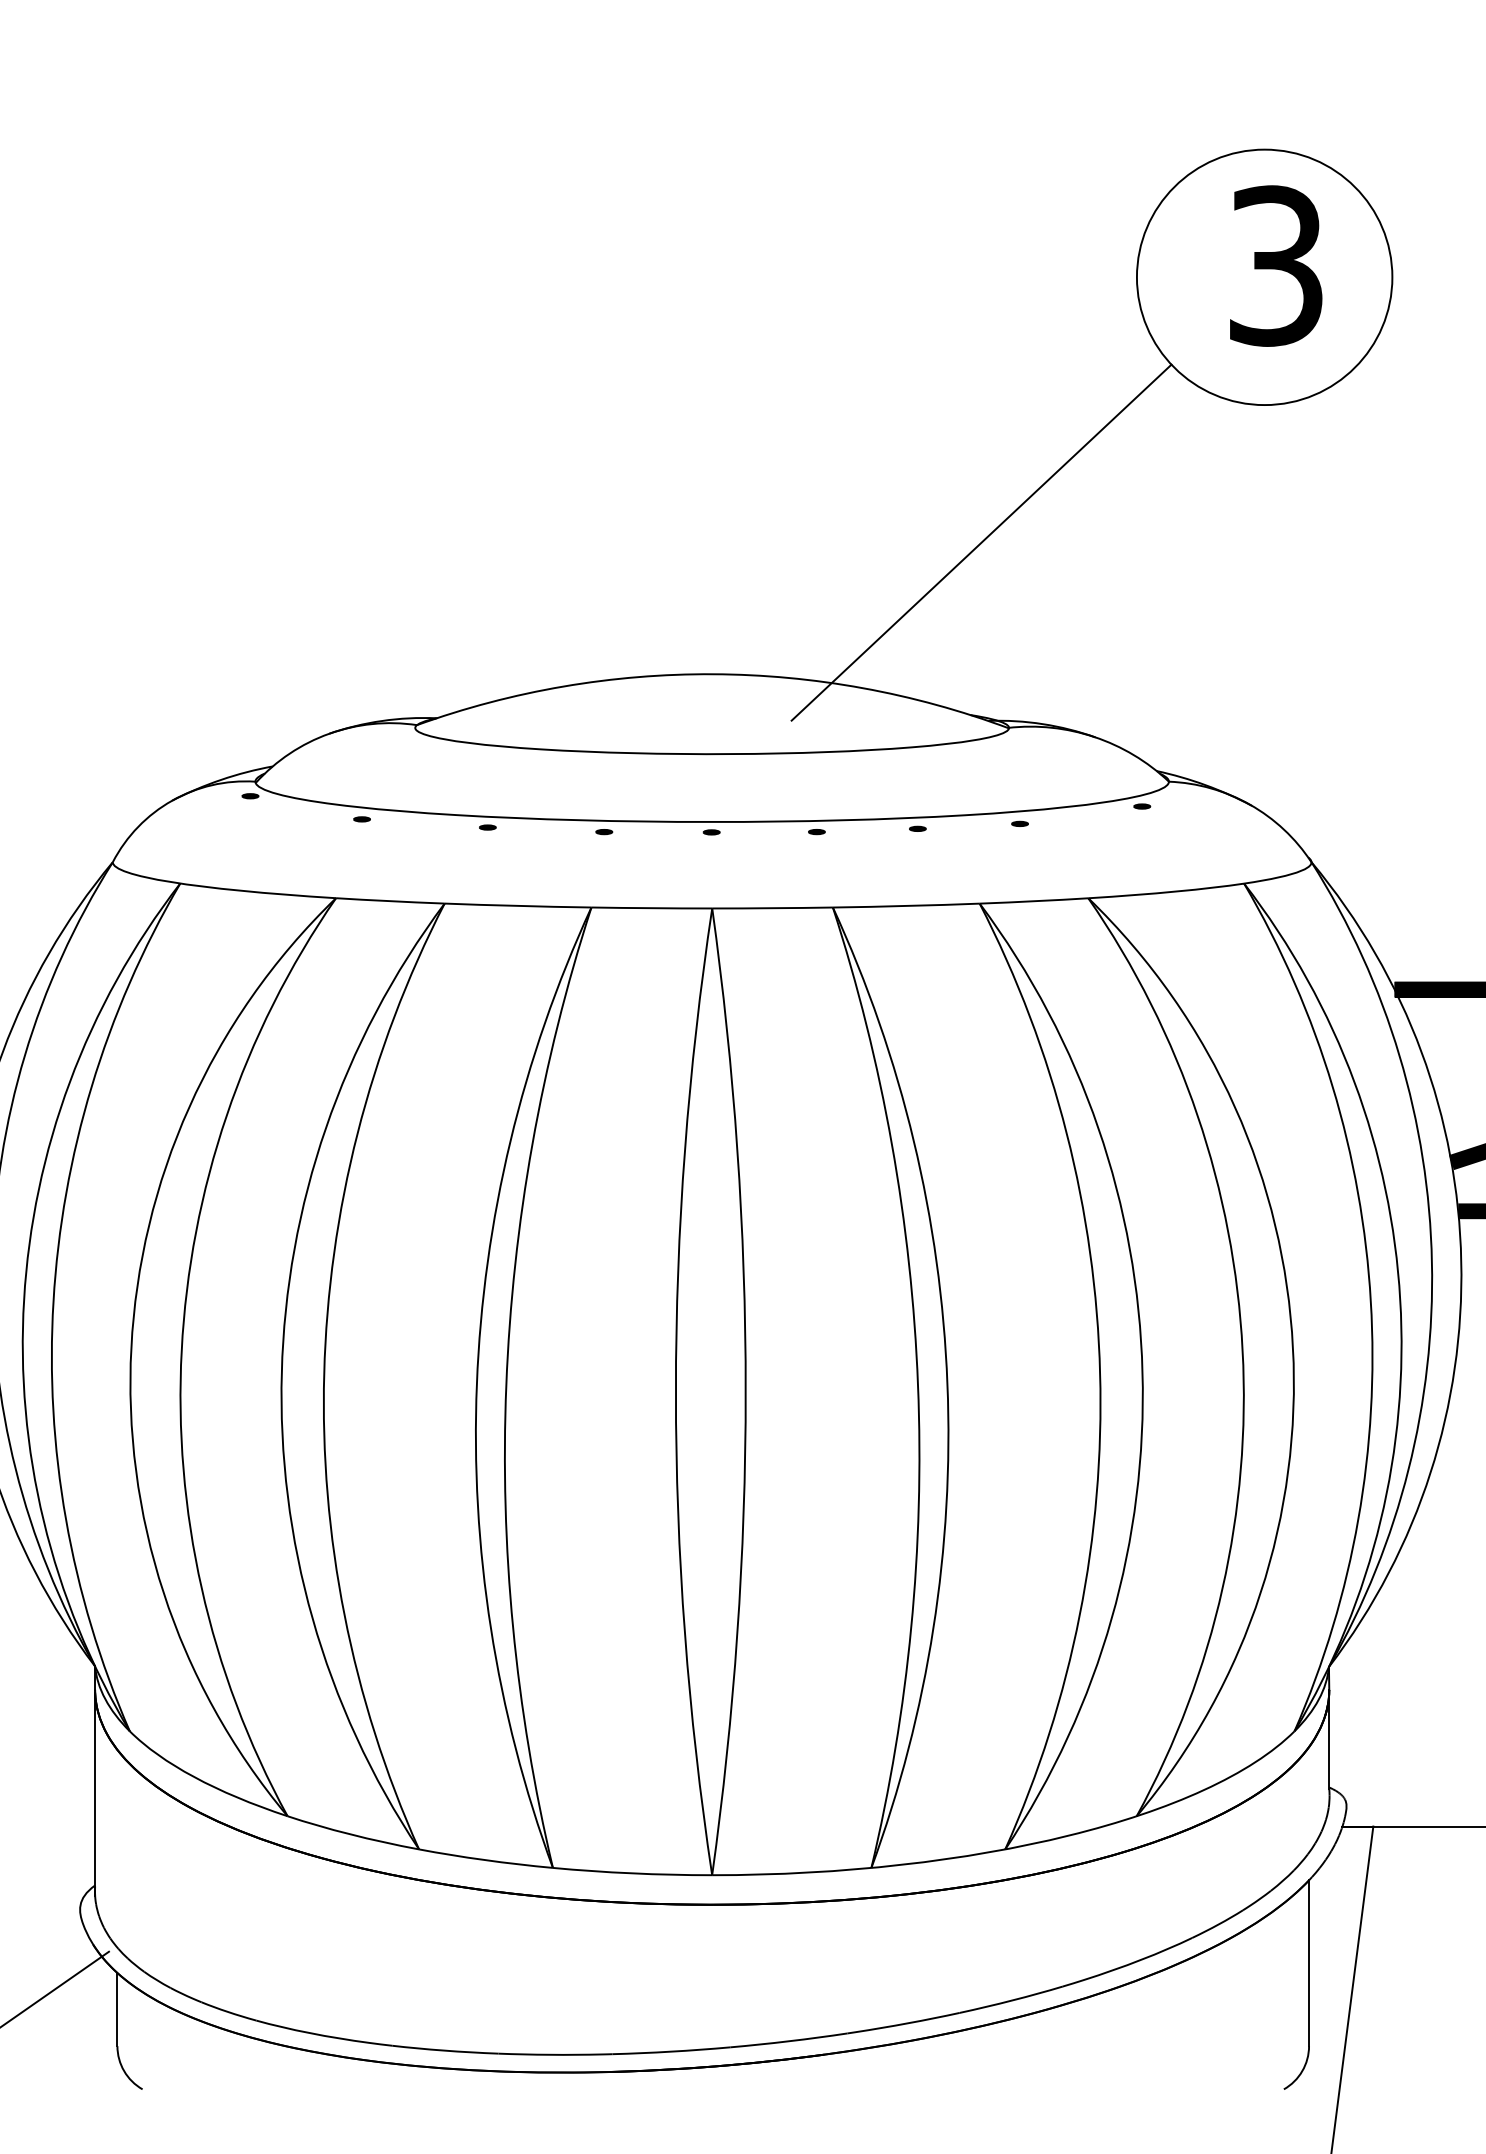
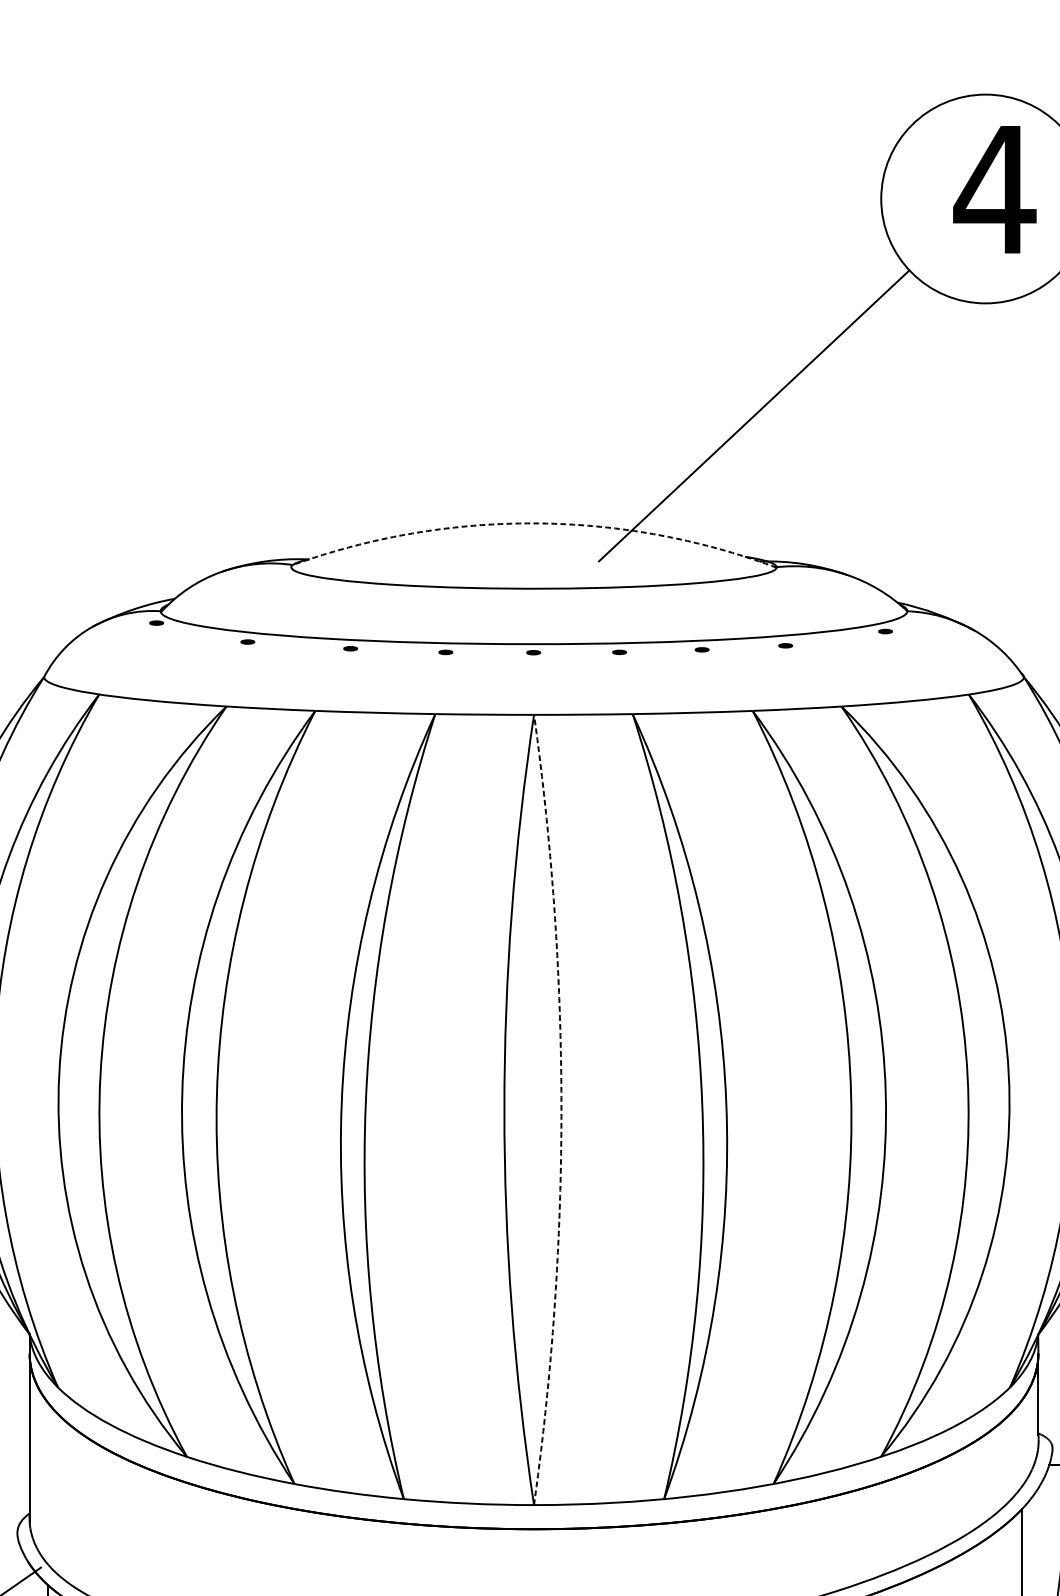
text: (1275, 265) -> (994, 189), 3 -> 4
arc: (713, 674) -> (535, 523), solid -> dashed
arc: (745, 1391) -> (561, 1109), solid -> dashed

